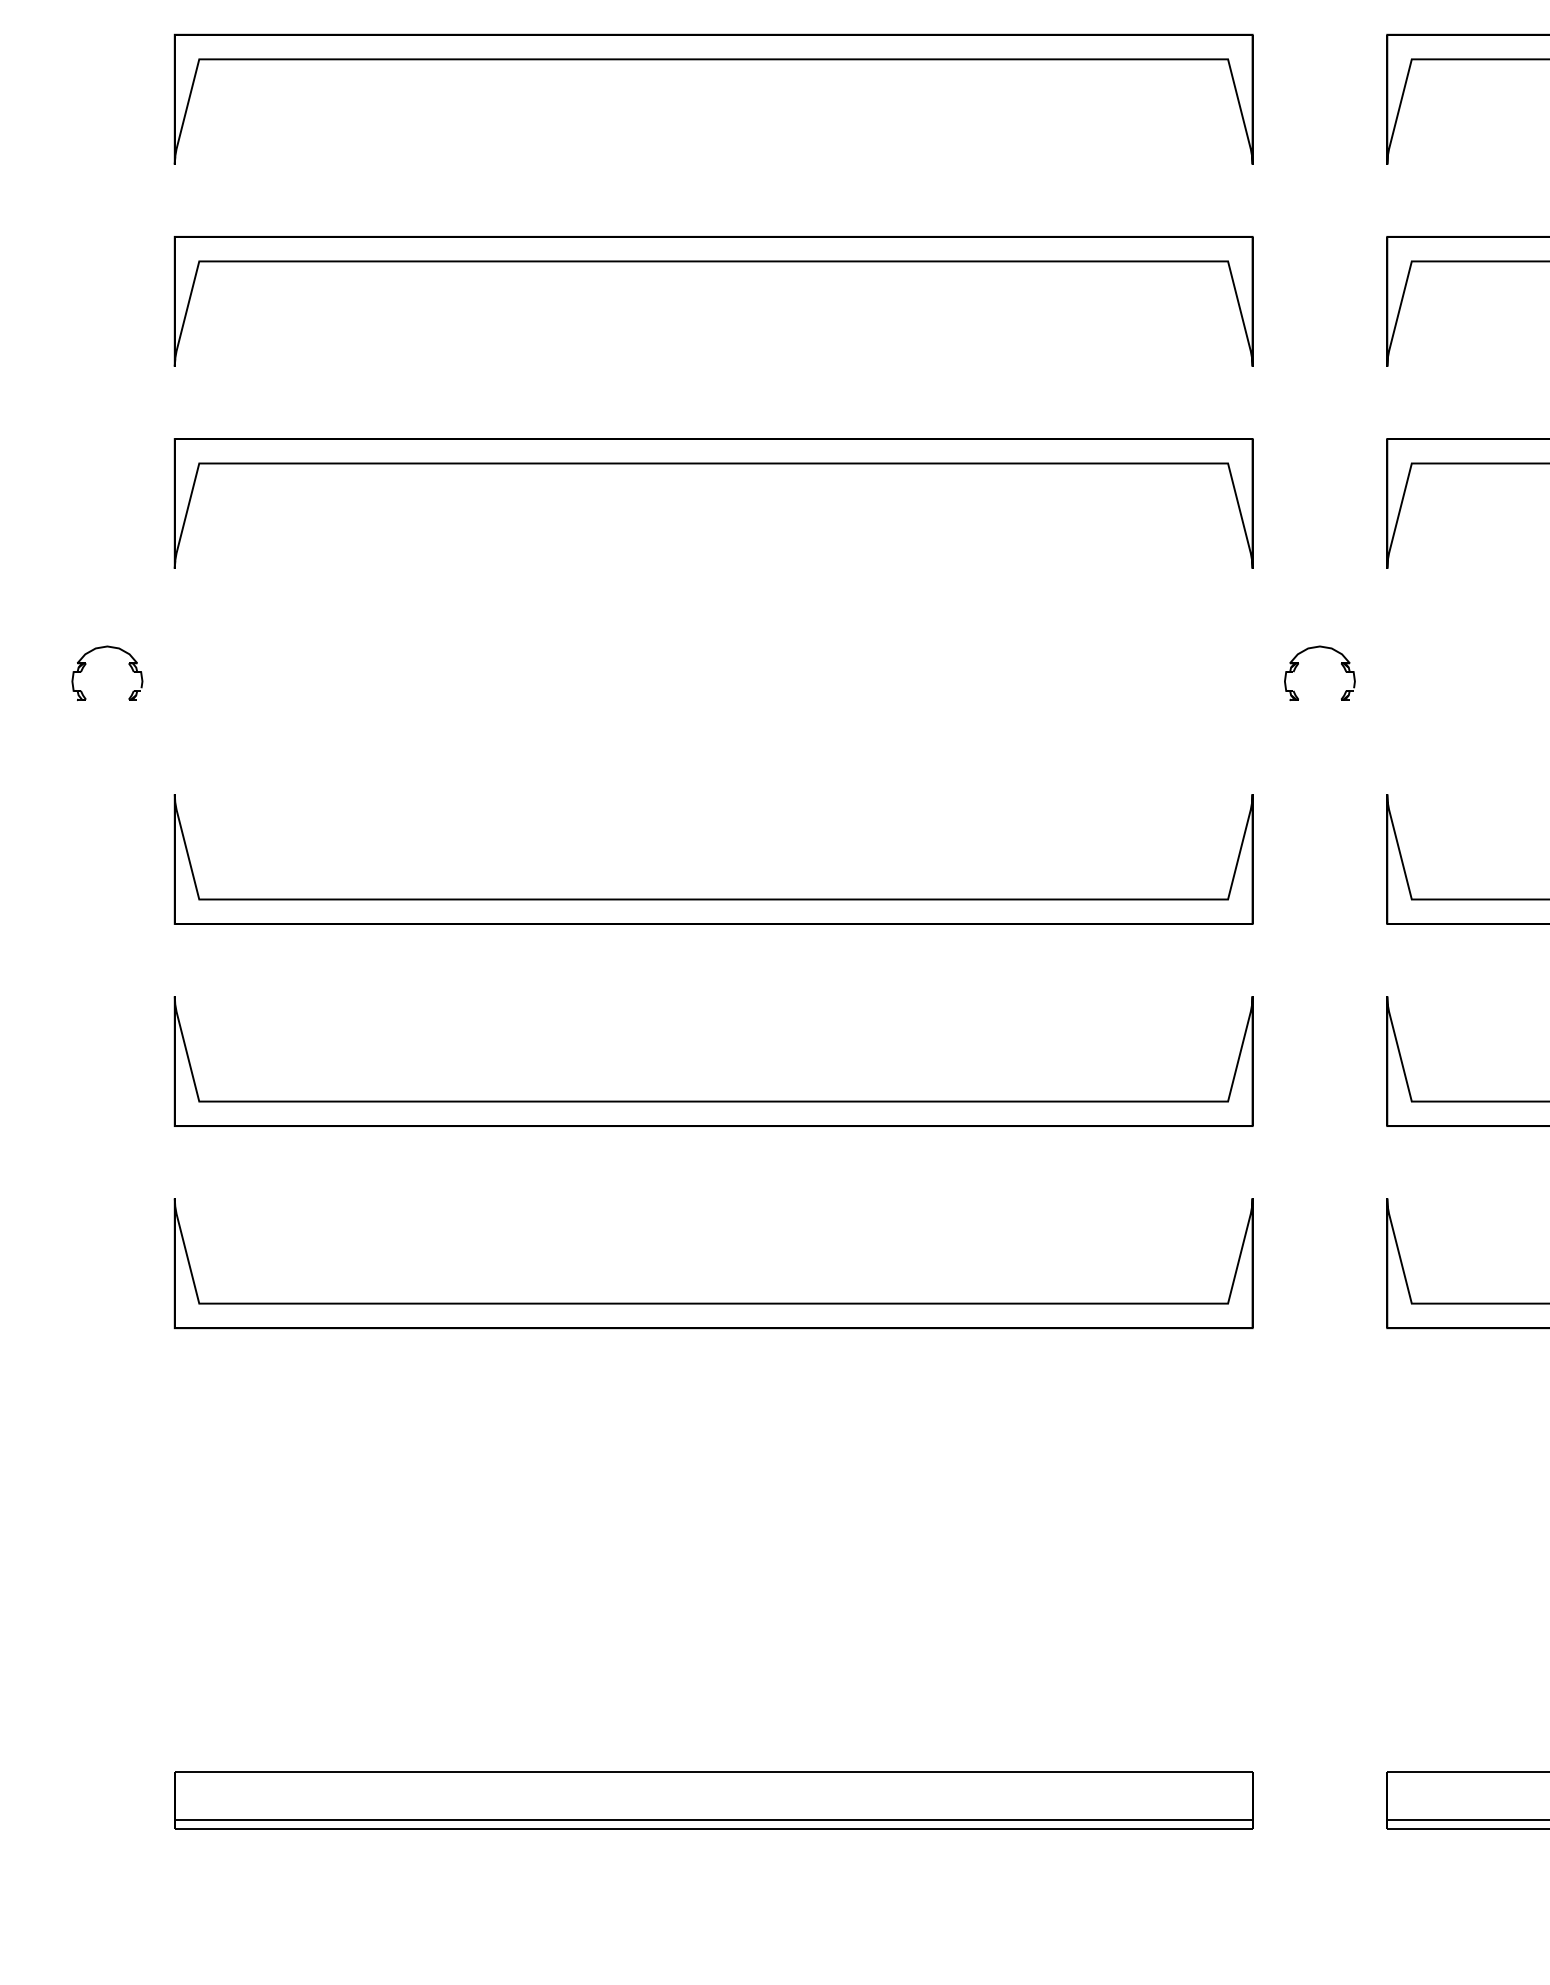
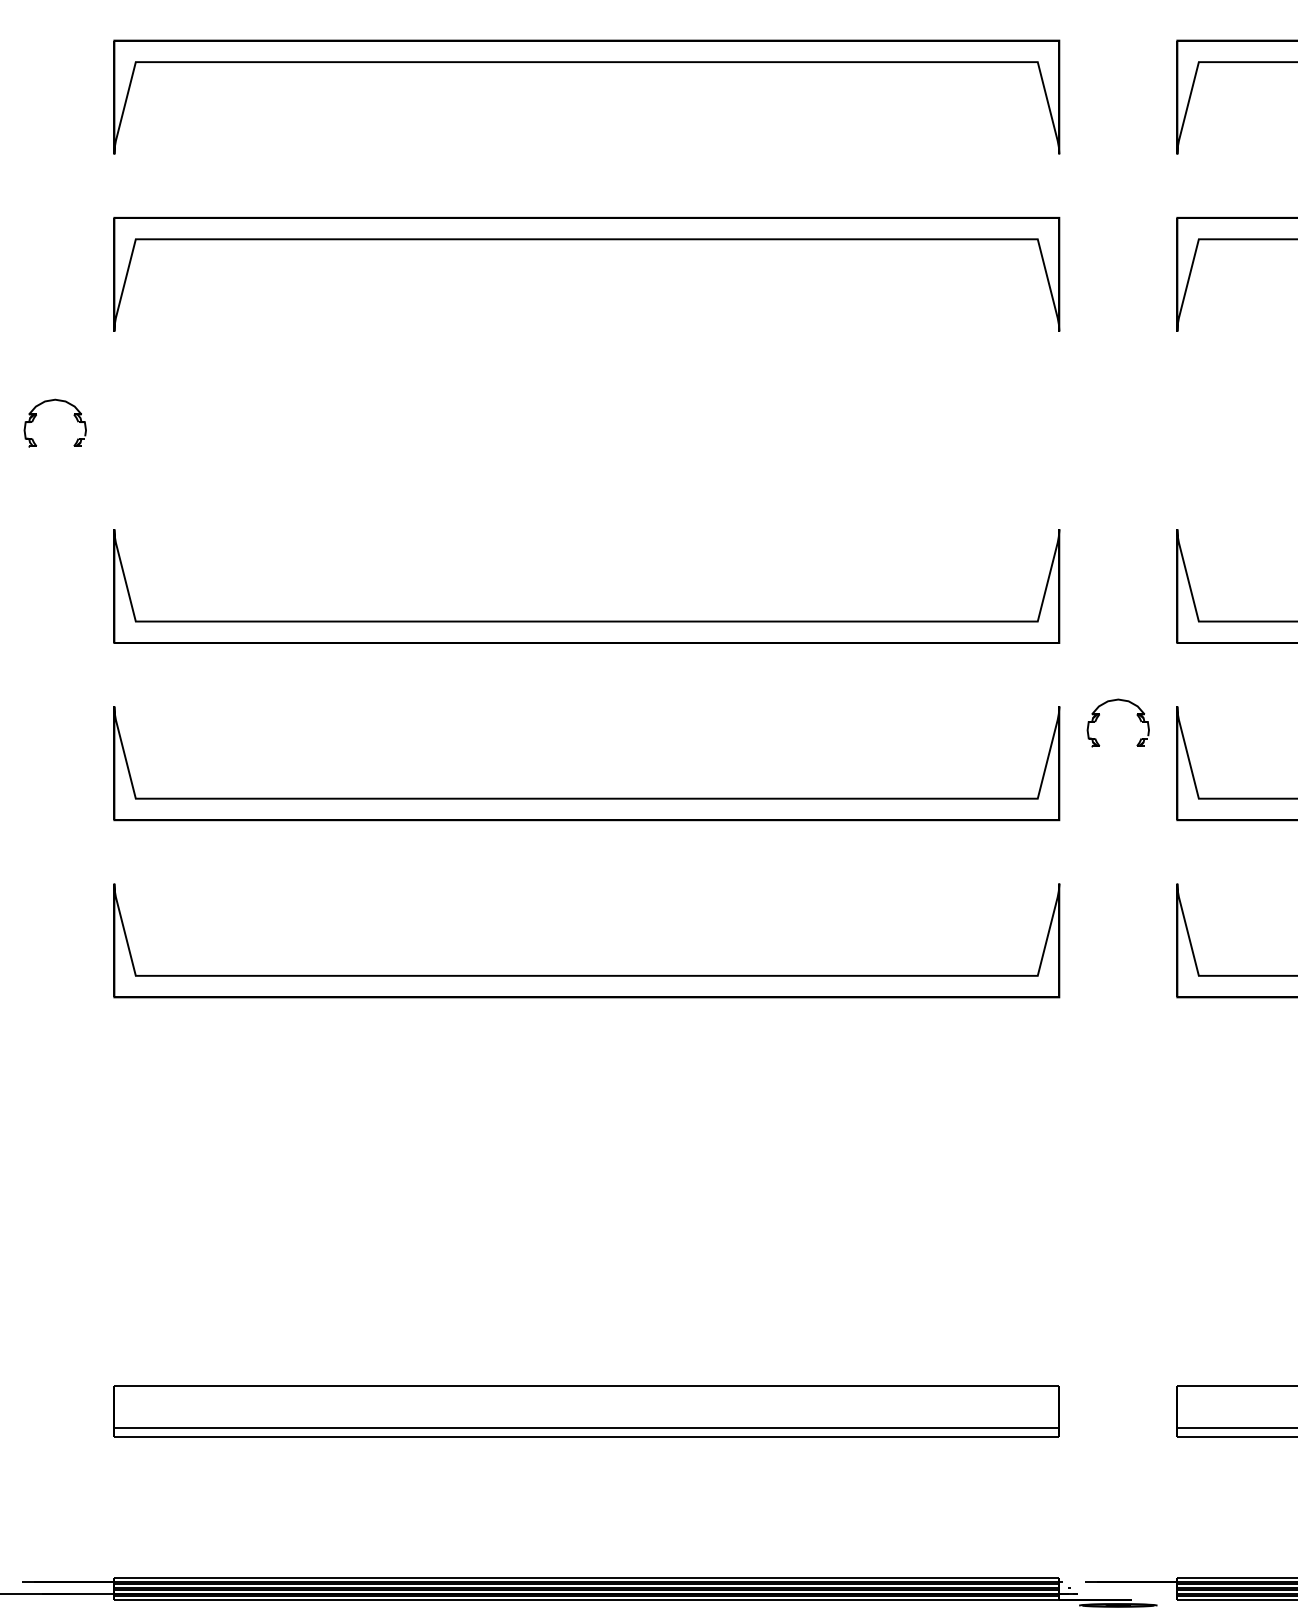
part: (1298, 665) -> (1099, 716), moved

